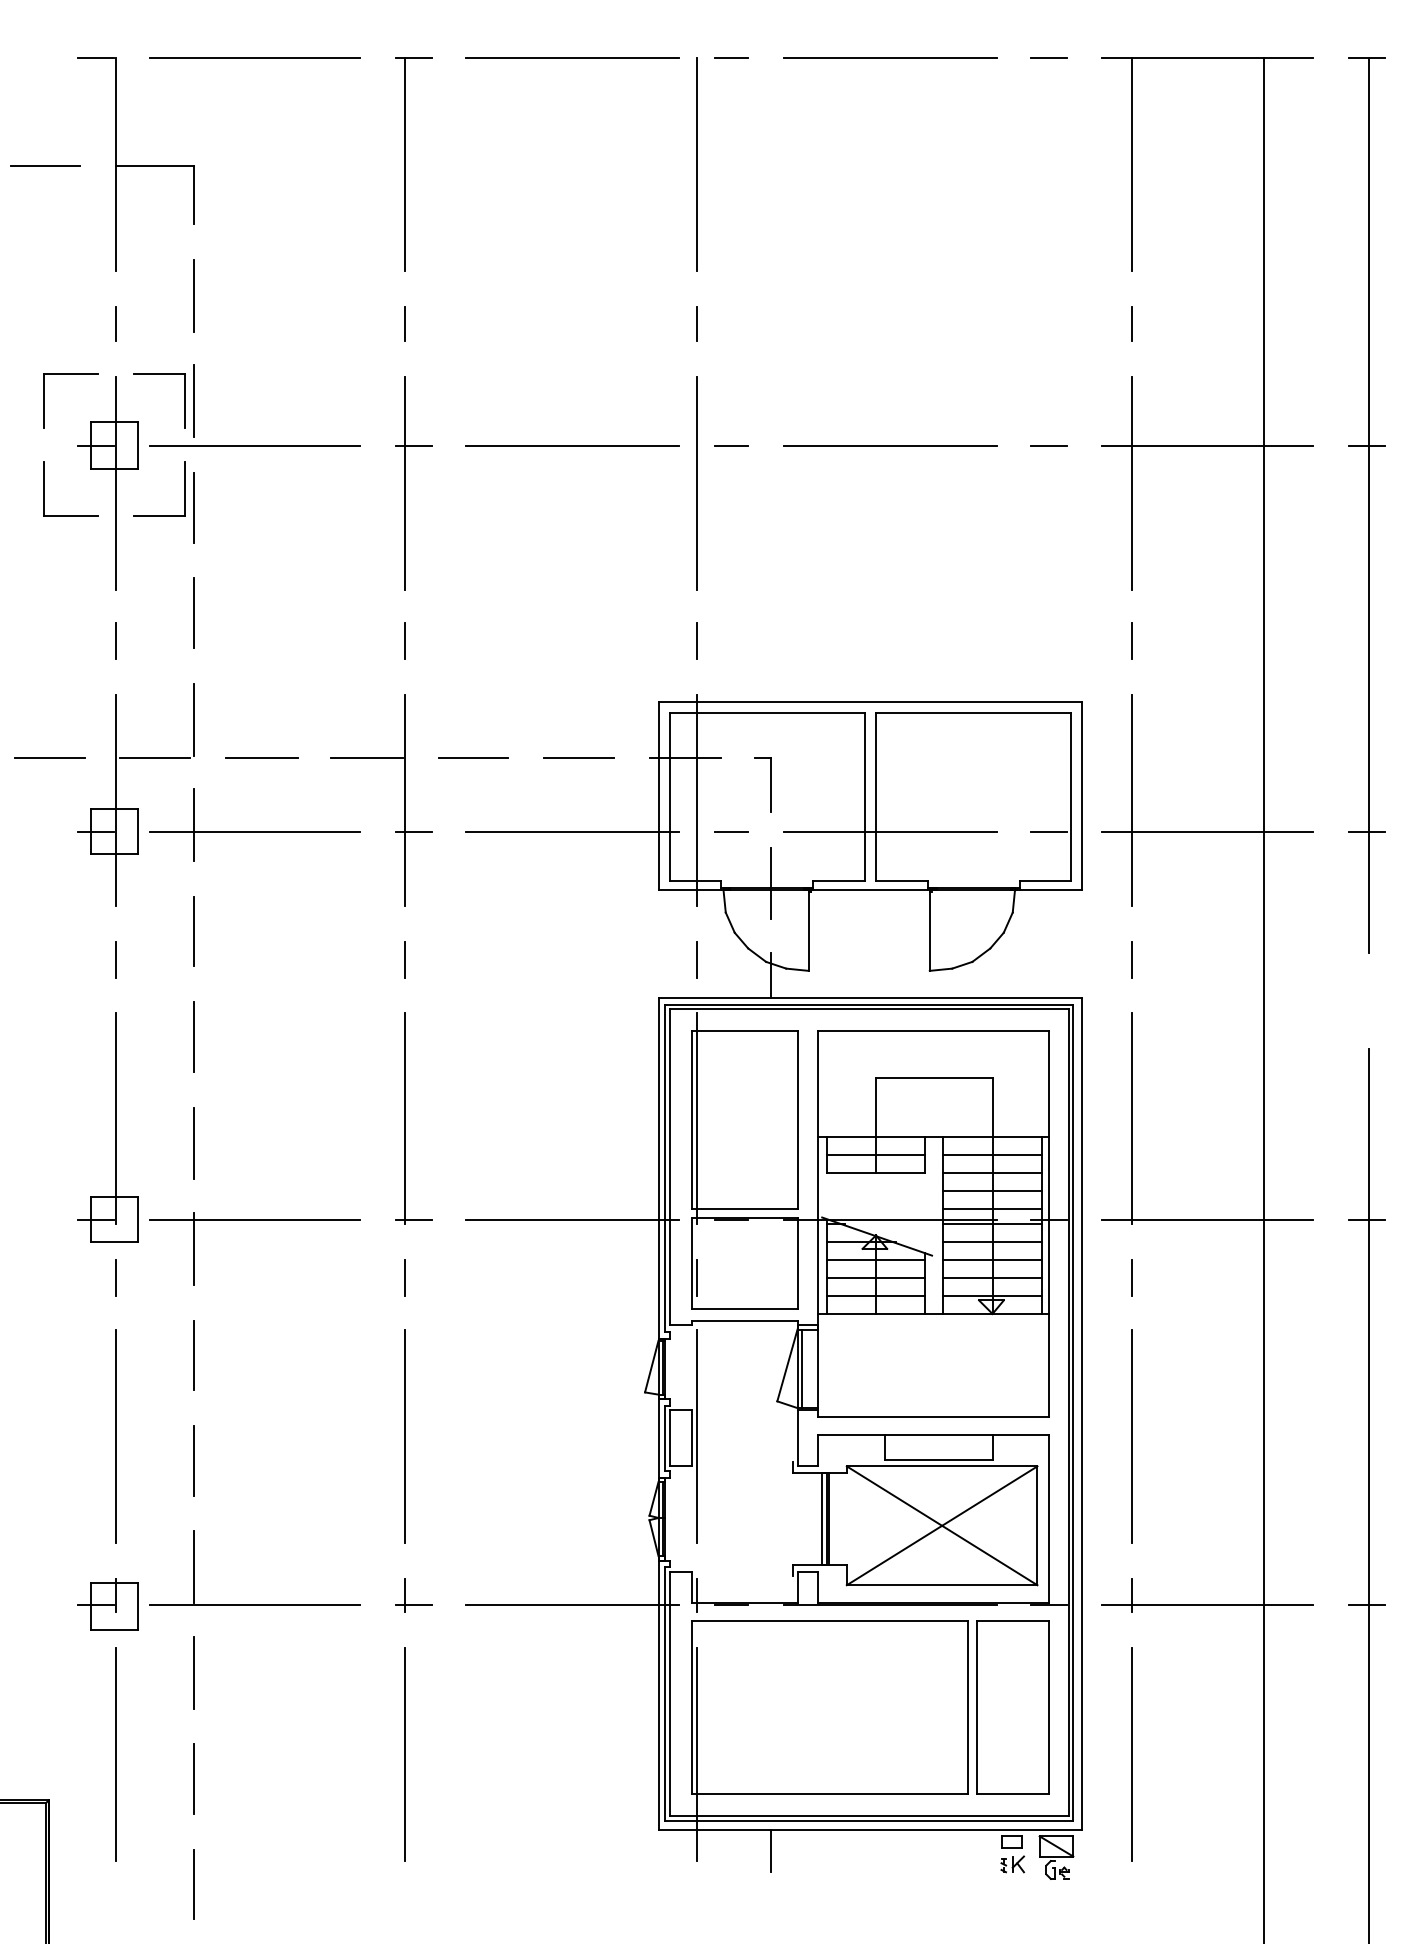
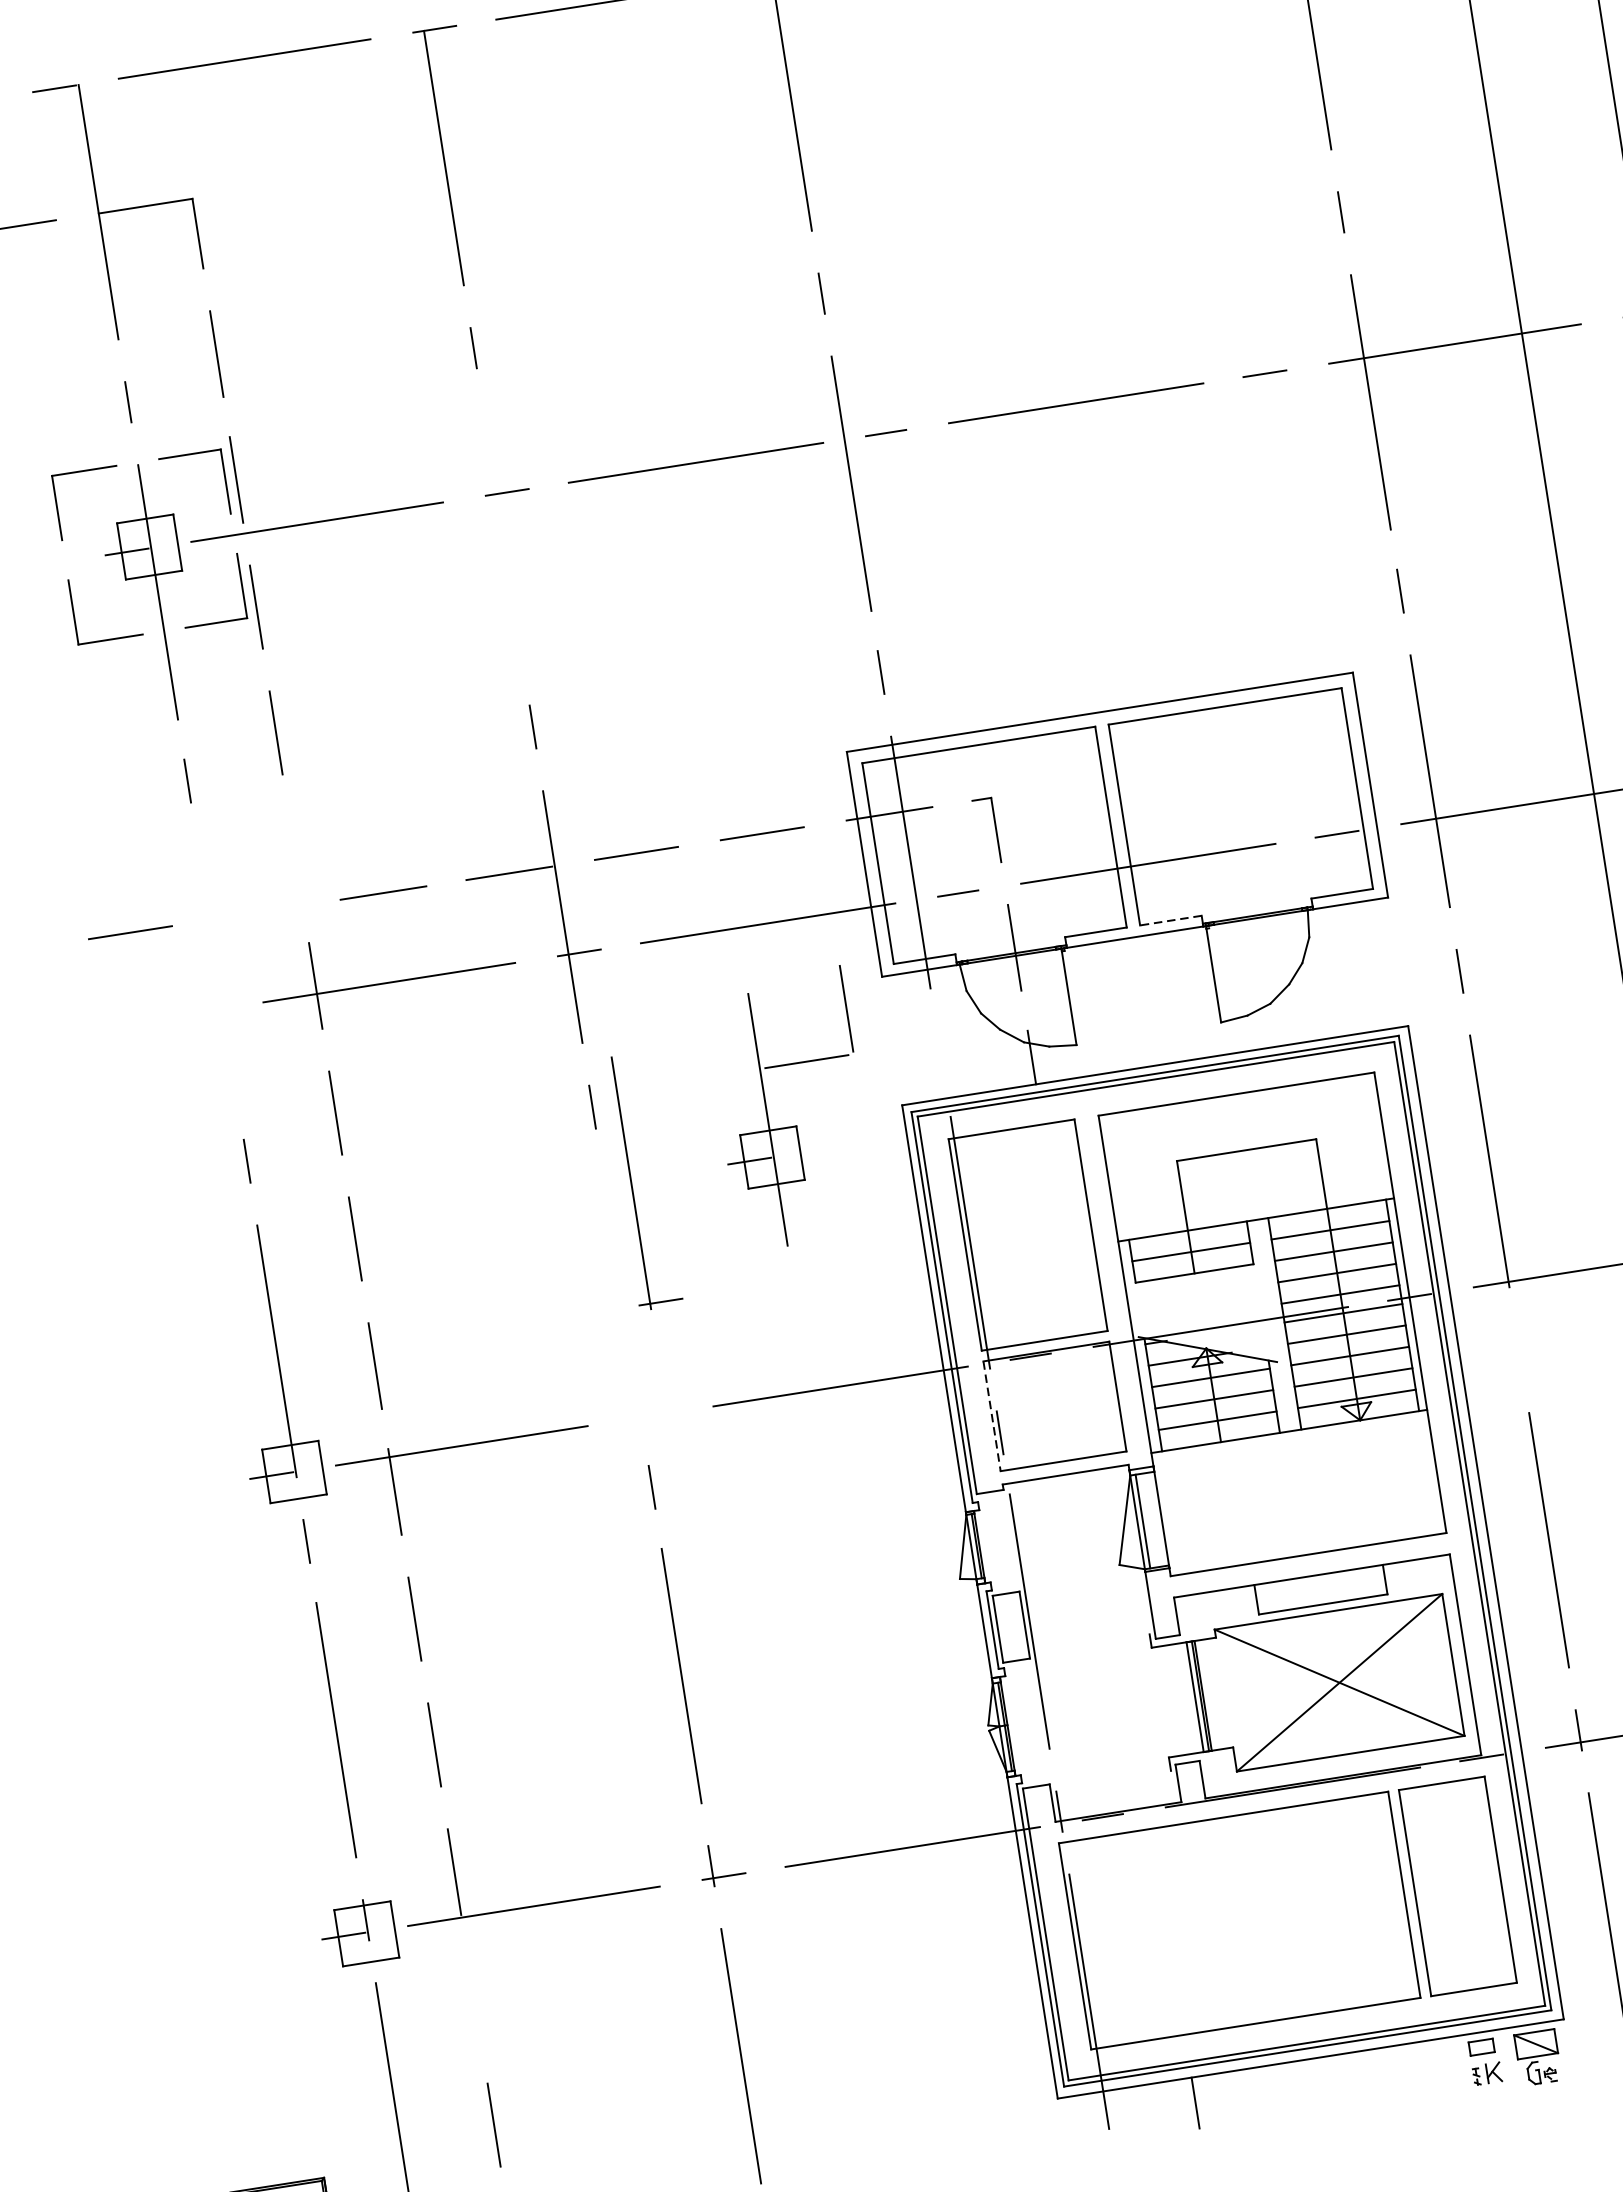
line: (405, 482) -> (503, 537), removed
part: (135, 808) -> (792, 1125), moved
line: (901, 881) -> (1170, 921), solid -> dashed
line: (696, 959) -> (940, 1052), removed
part: (405, 1118) -> (631, 1182), moved
line: (692, 1263) -> (992, 1416), solid -> dashed
line: (1131, 1277) -> (1519, 1350), removed
line: (194, 1672) -> (474, 1997), removed

